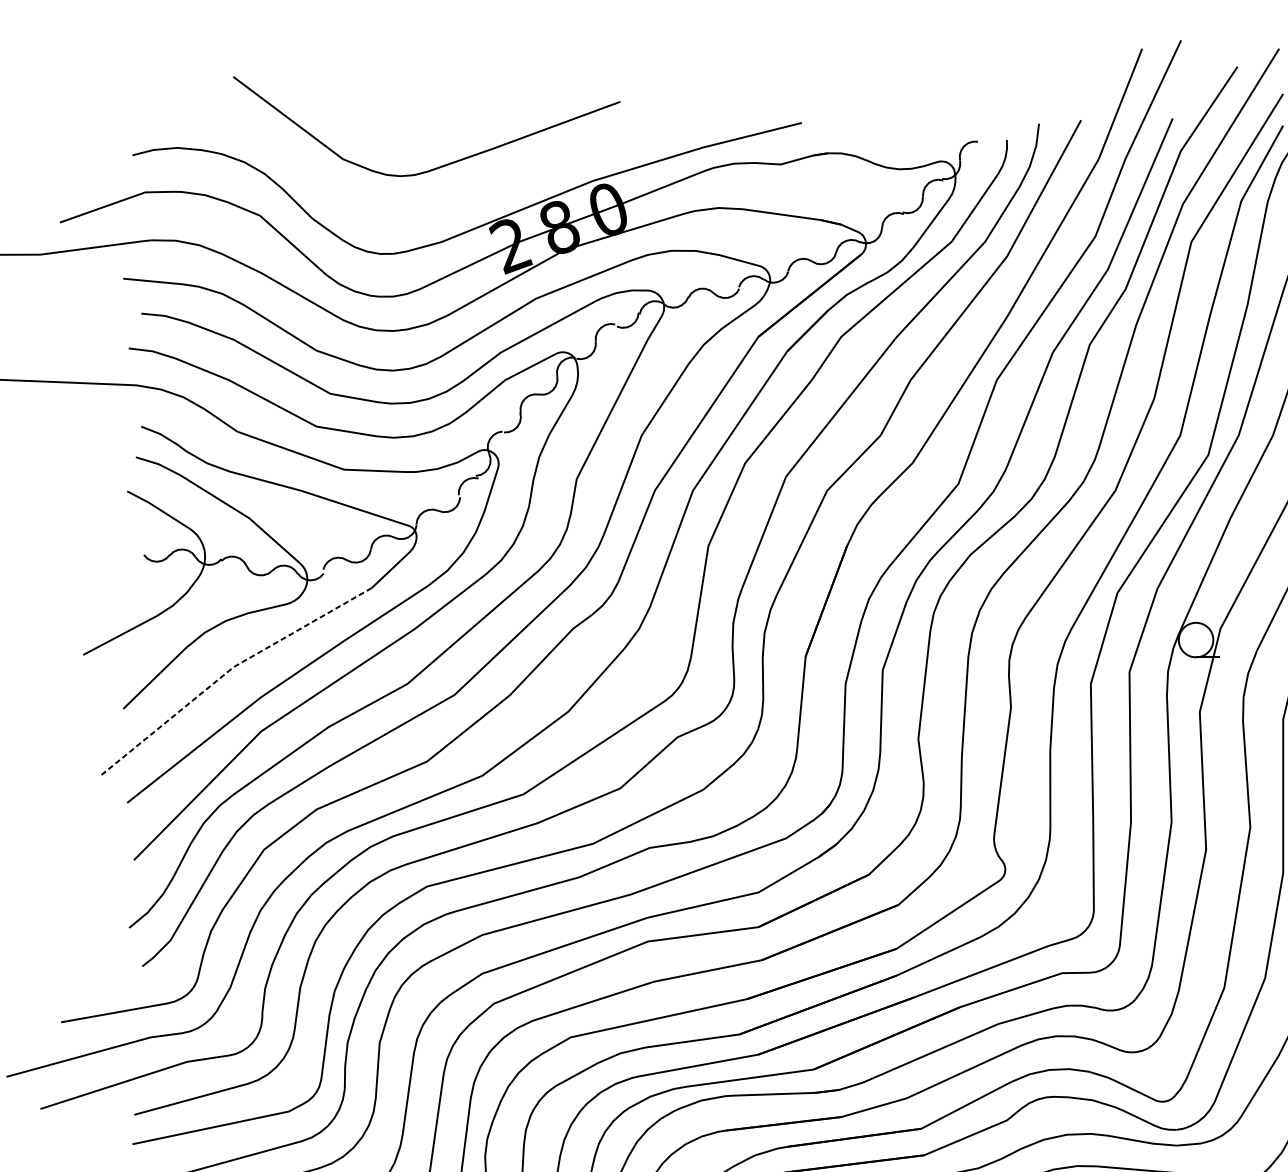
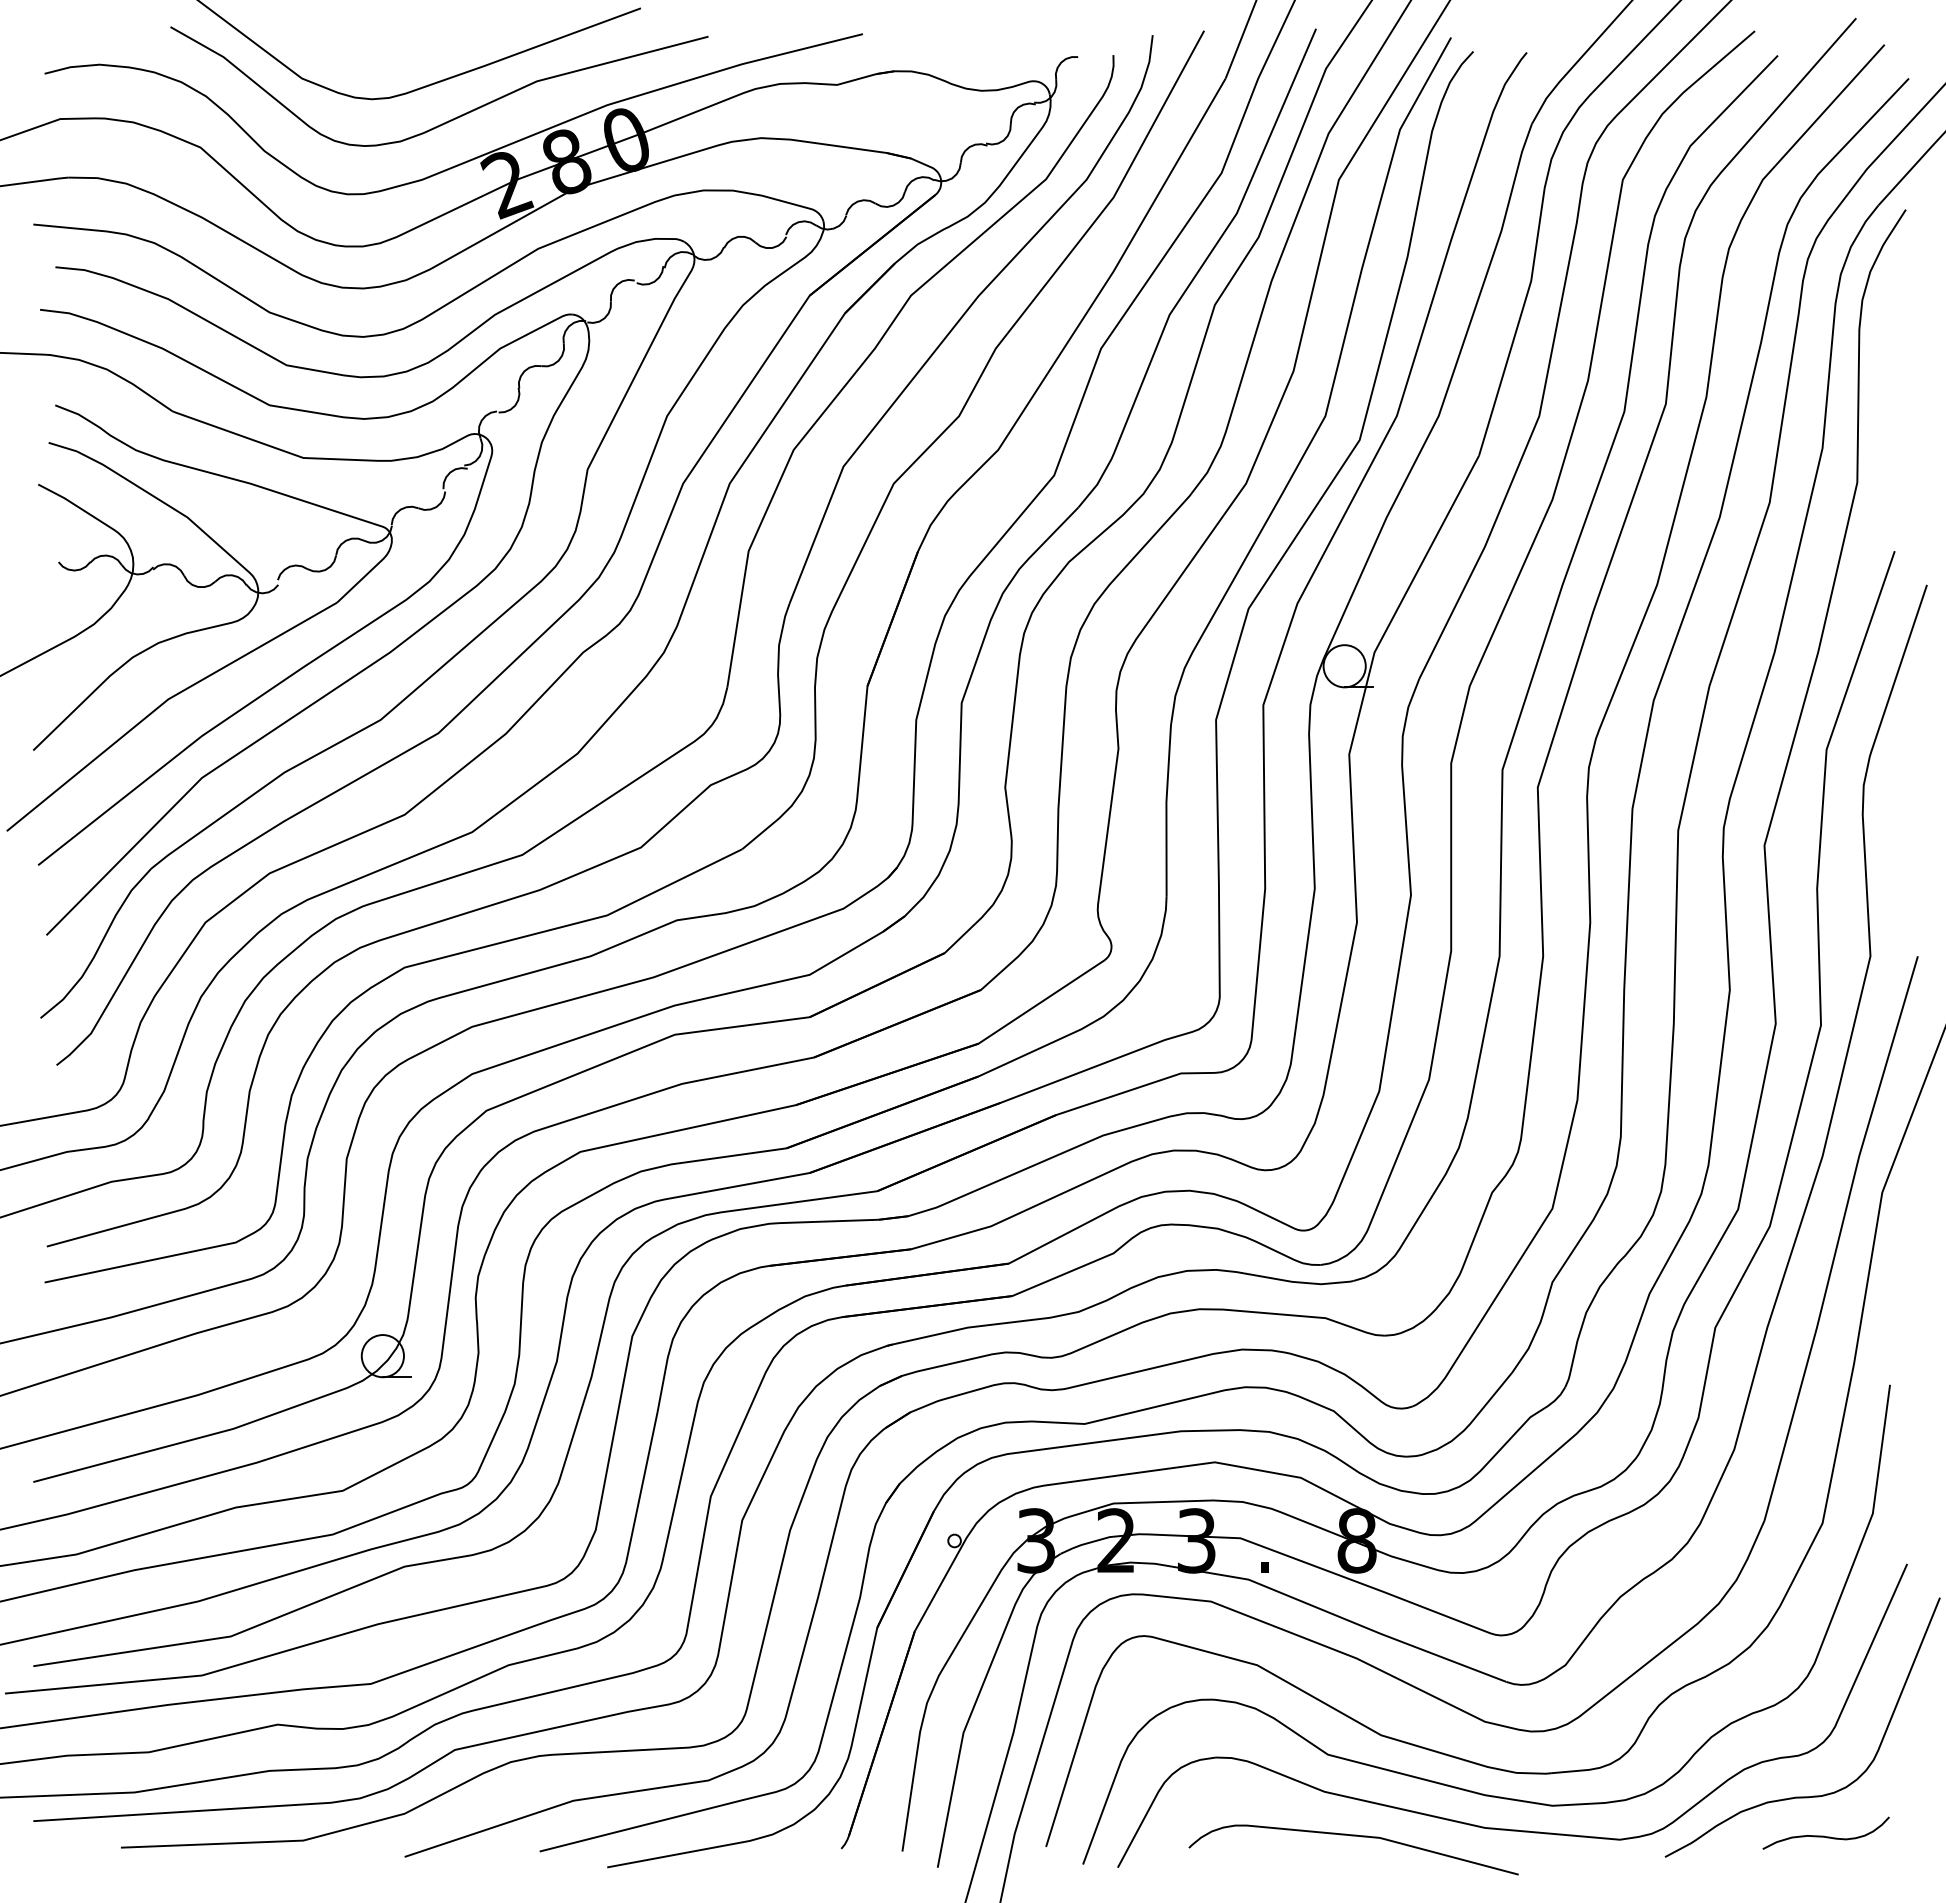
curve: (466, 191) -> (452, 118), added
line: (229, 670) -> (163, 703), dashed -> solid

